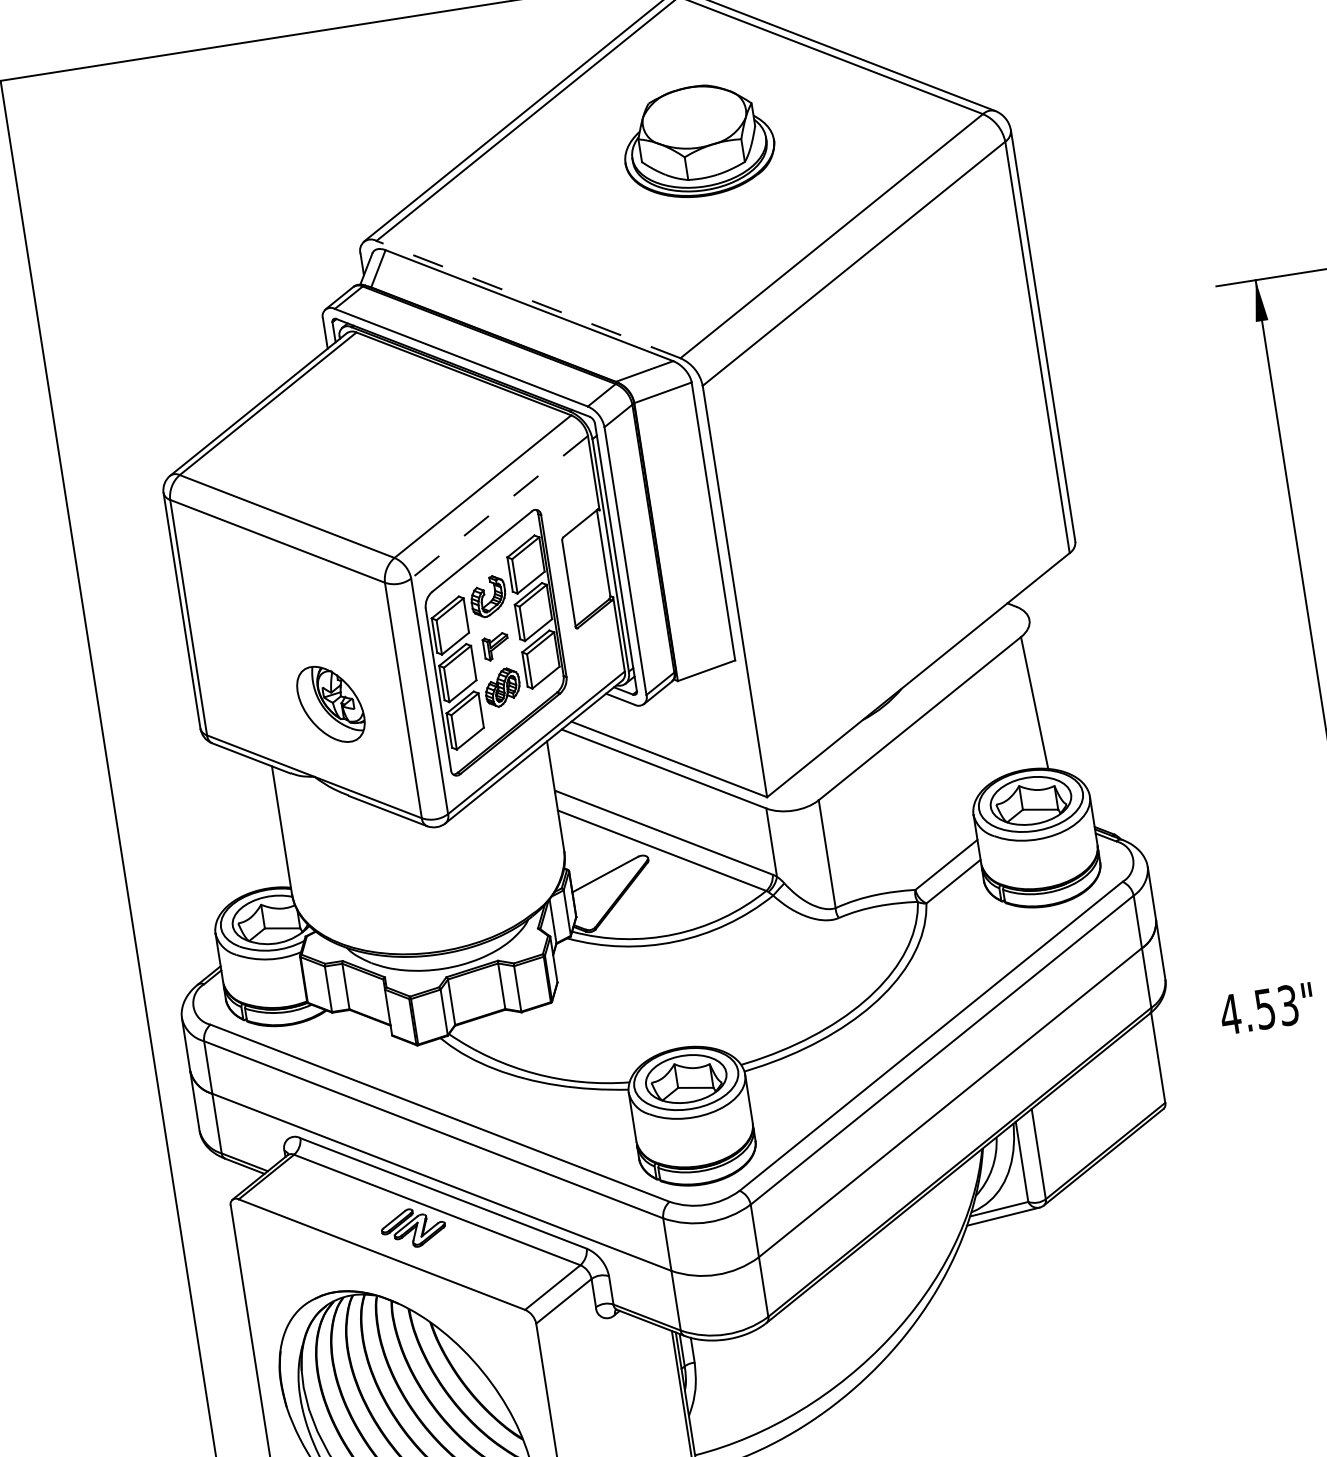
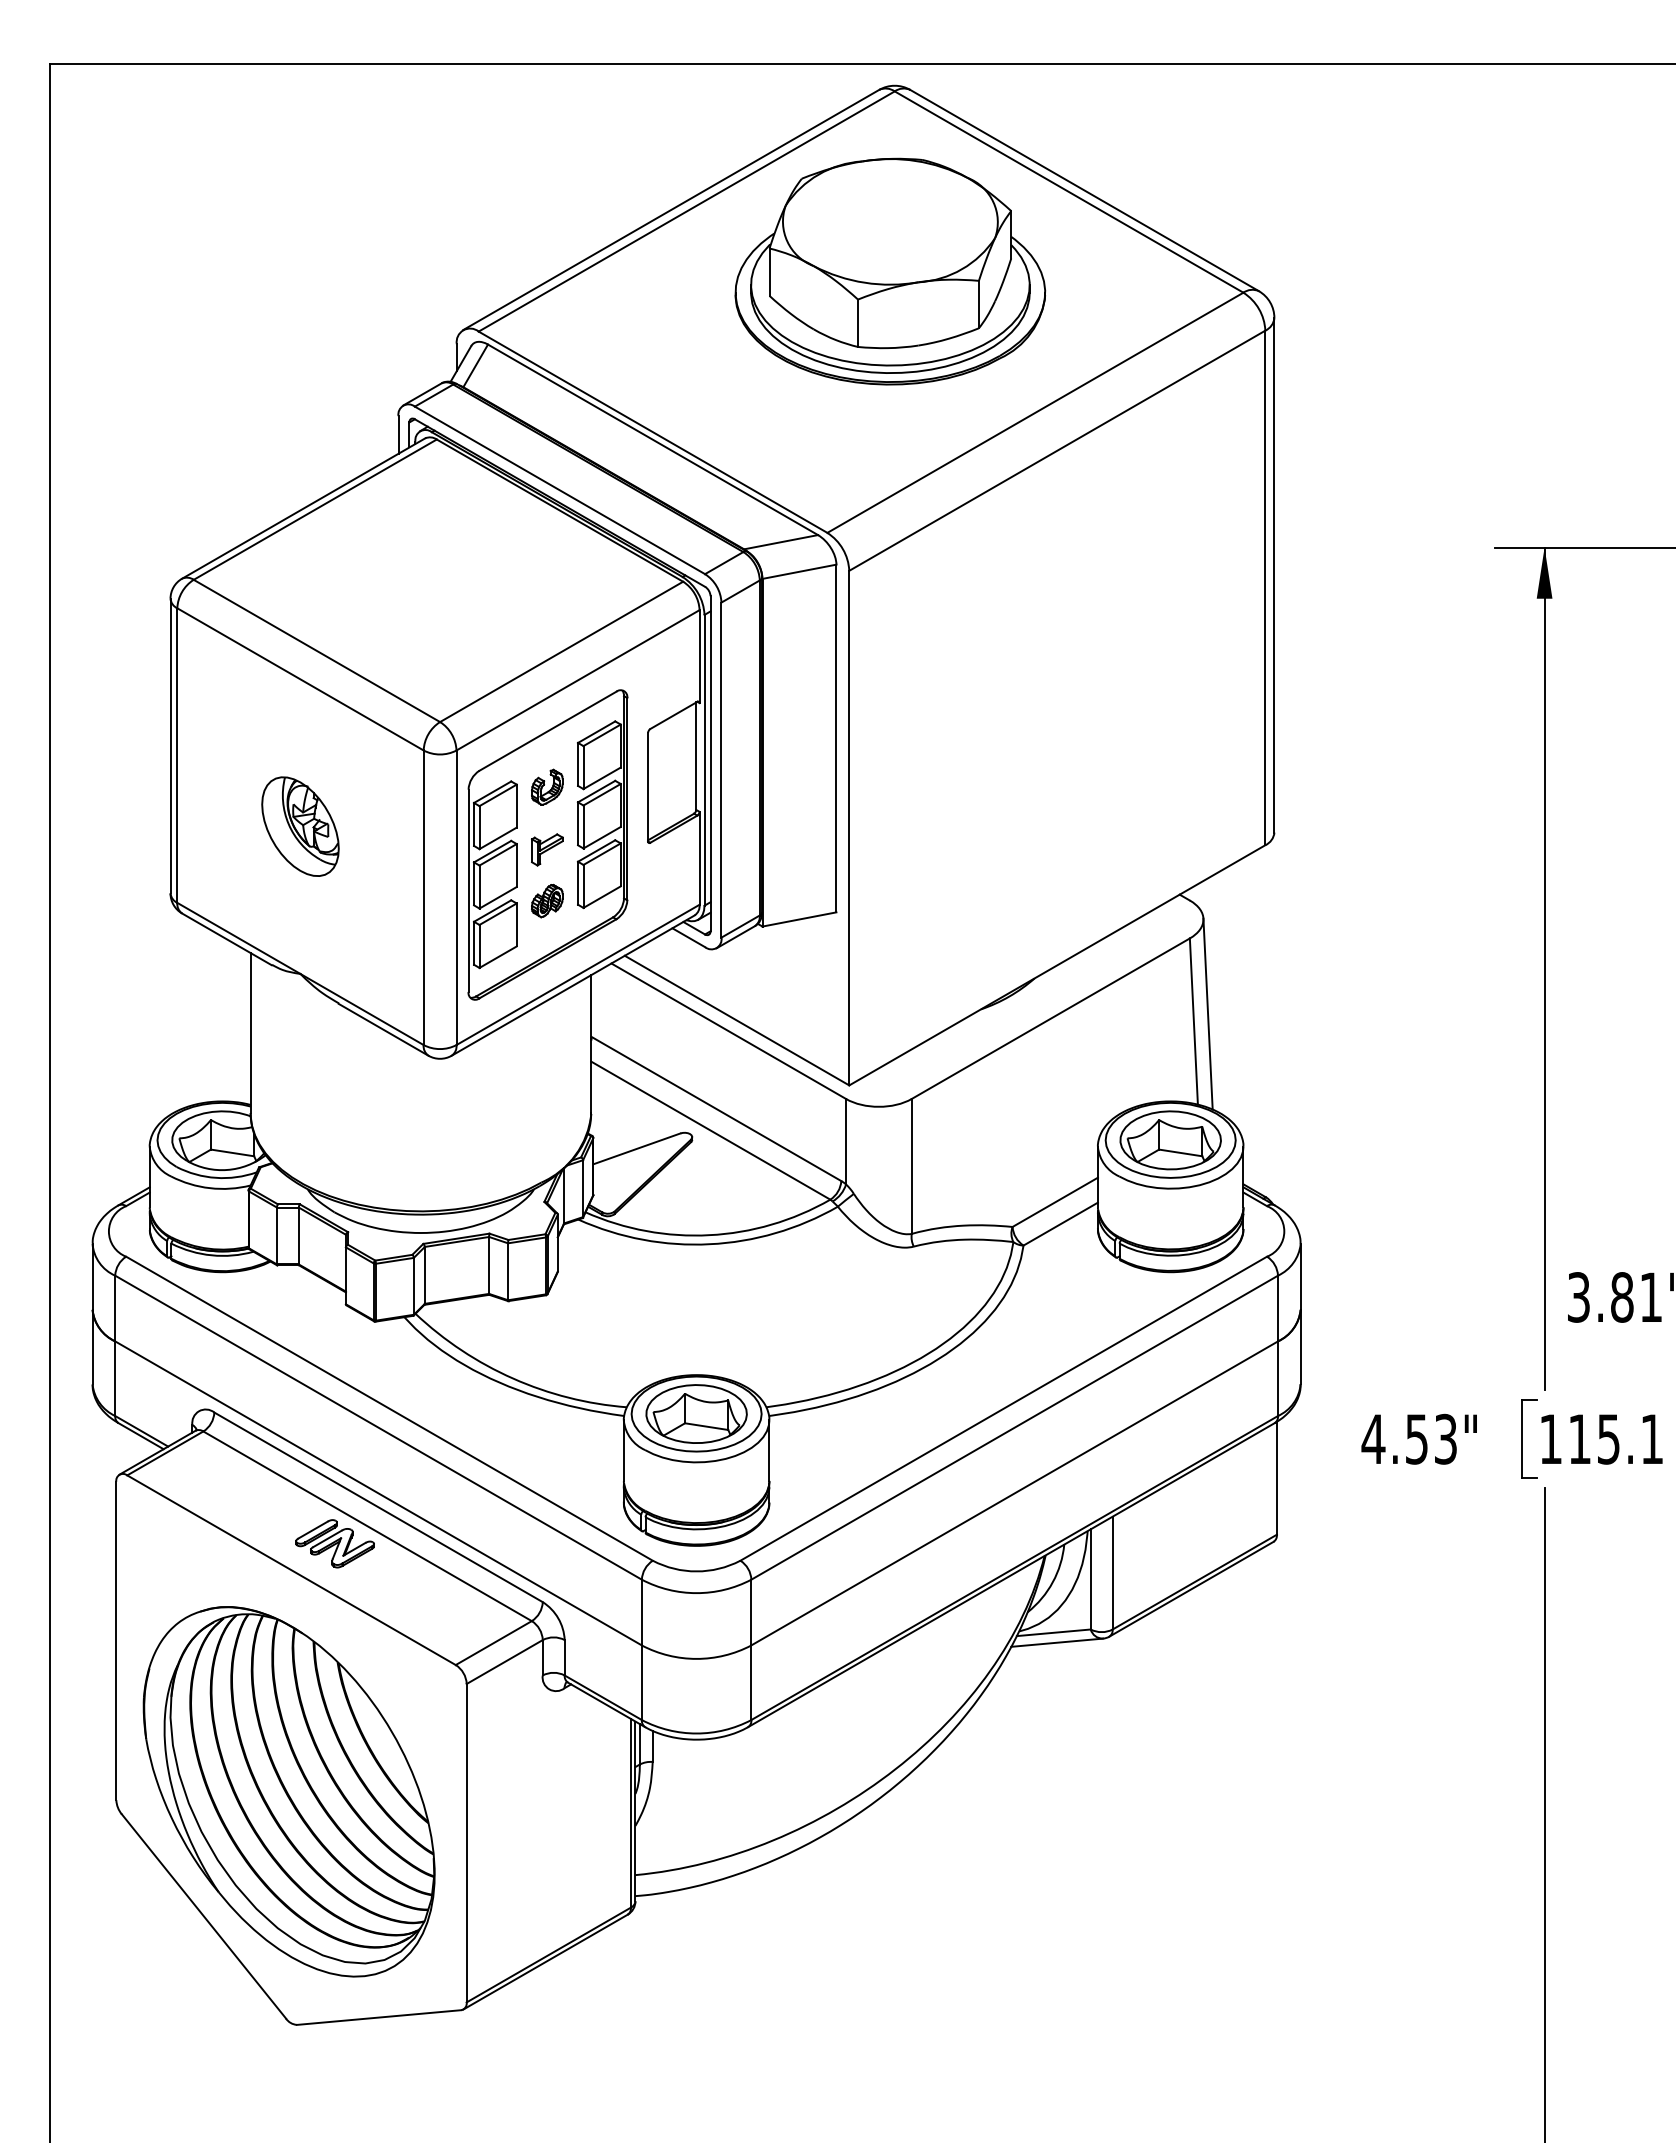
part: (698, 141) -> (890, 271), size x1.67
line: (528, 299) -> (652, 432), dashed -> solid
line: (499, 507) -> (577, 680), dashed -> solid
part: (488, 596) -> (547, 786), size x0.71
part: (502, 687) -> (547, 900), size x0.71
line: (1044, 694) -> (1207, 1013), added
part: (330, 704) -> (300, 826), moved

